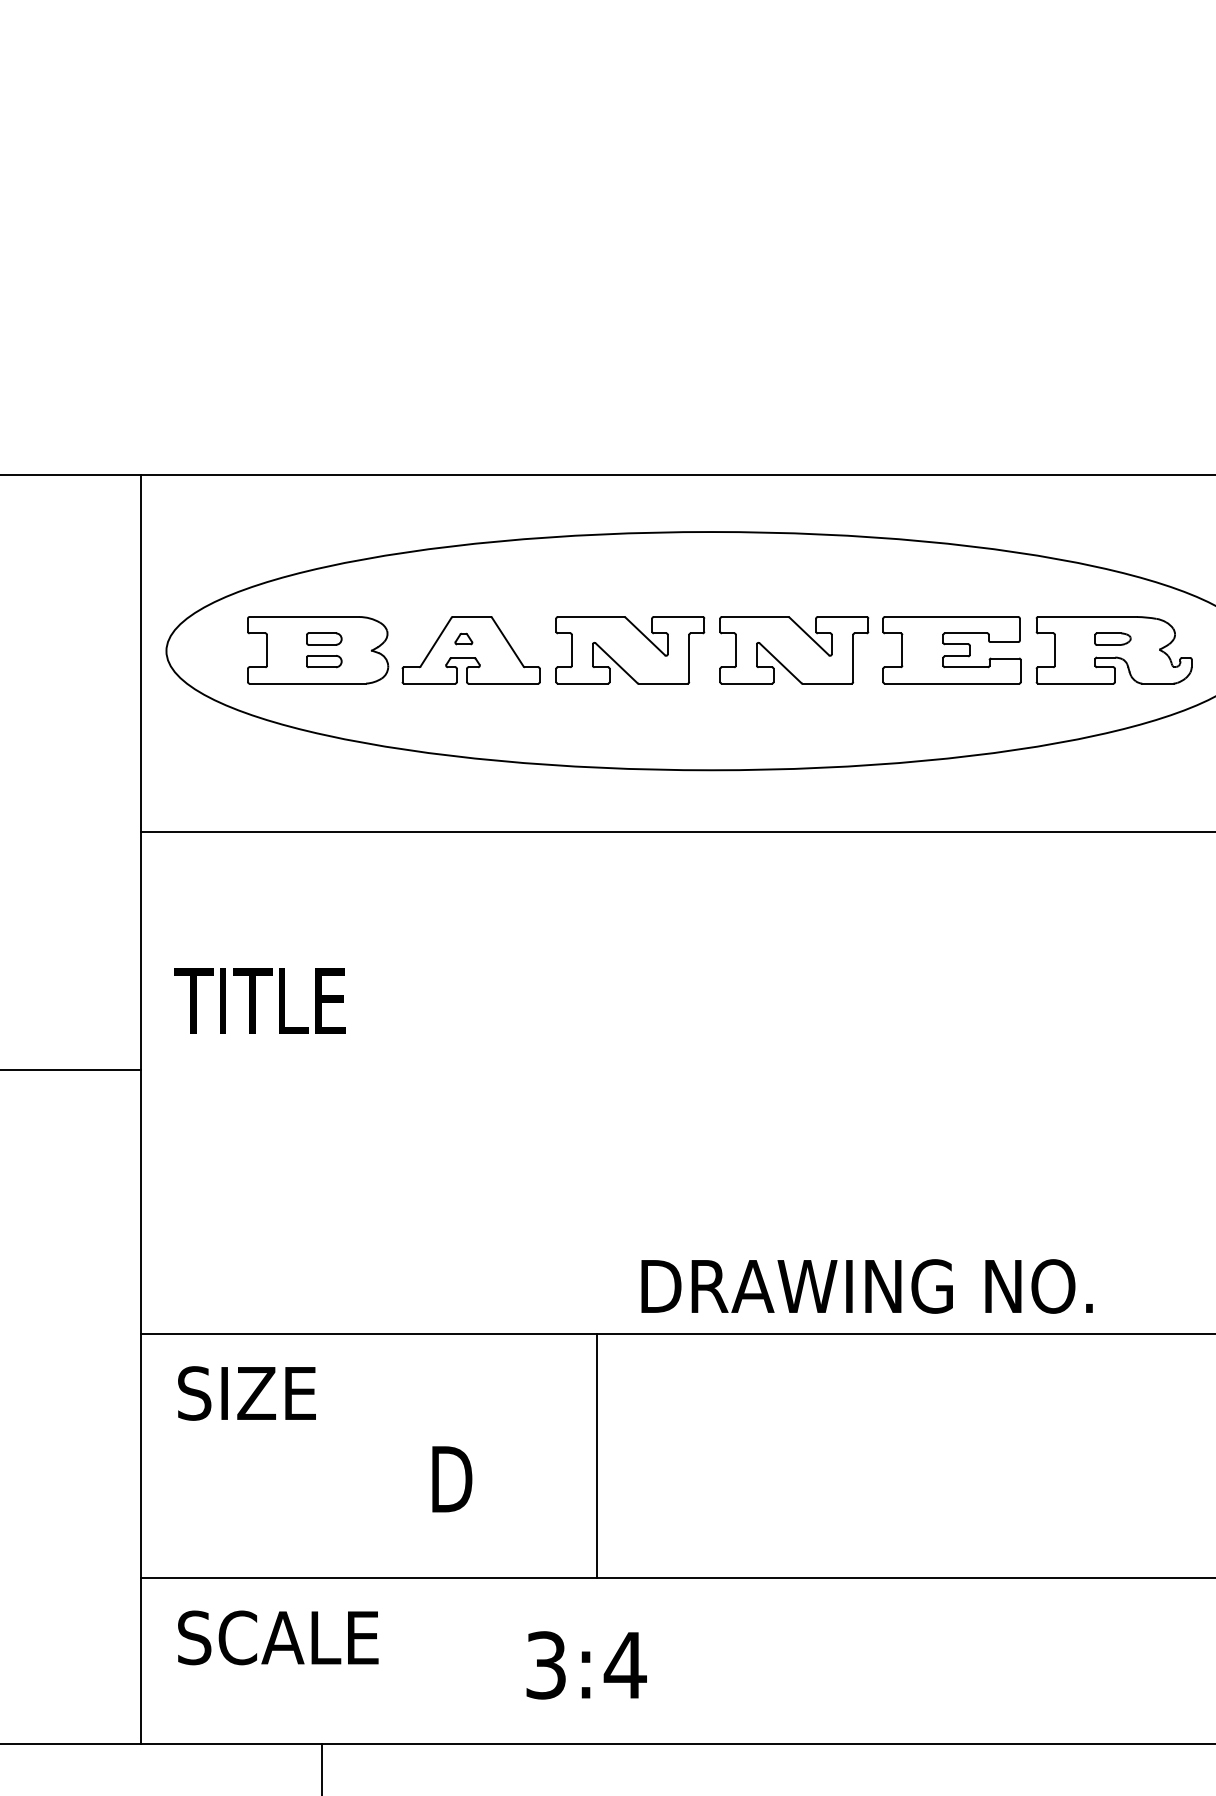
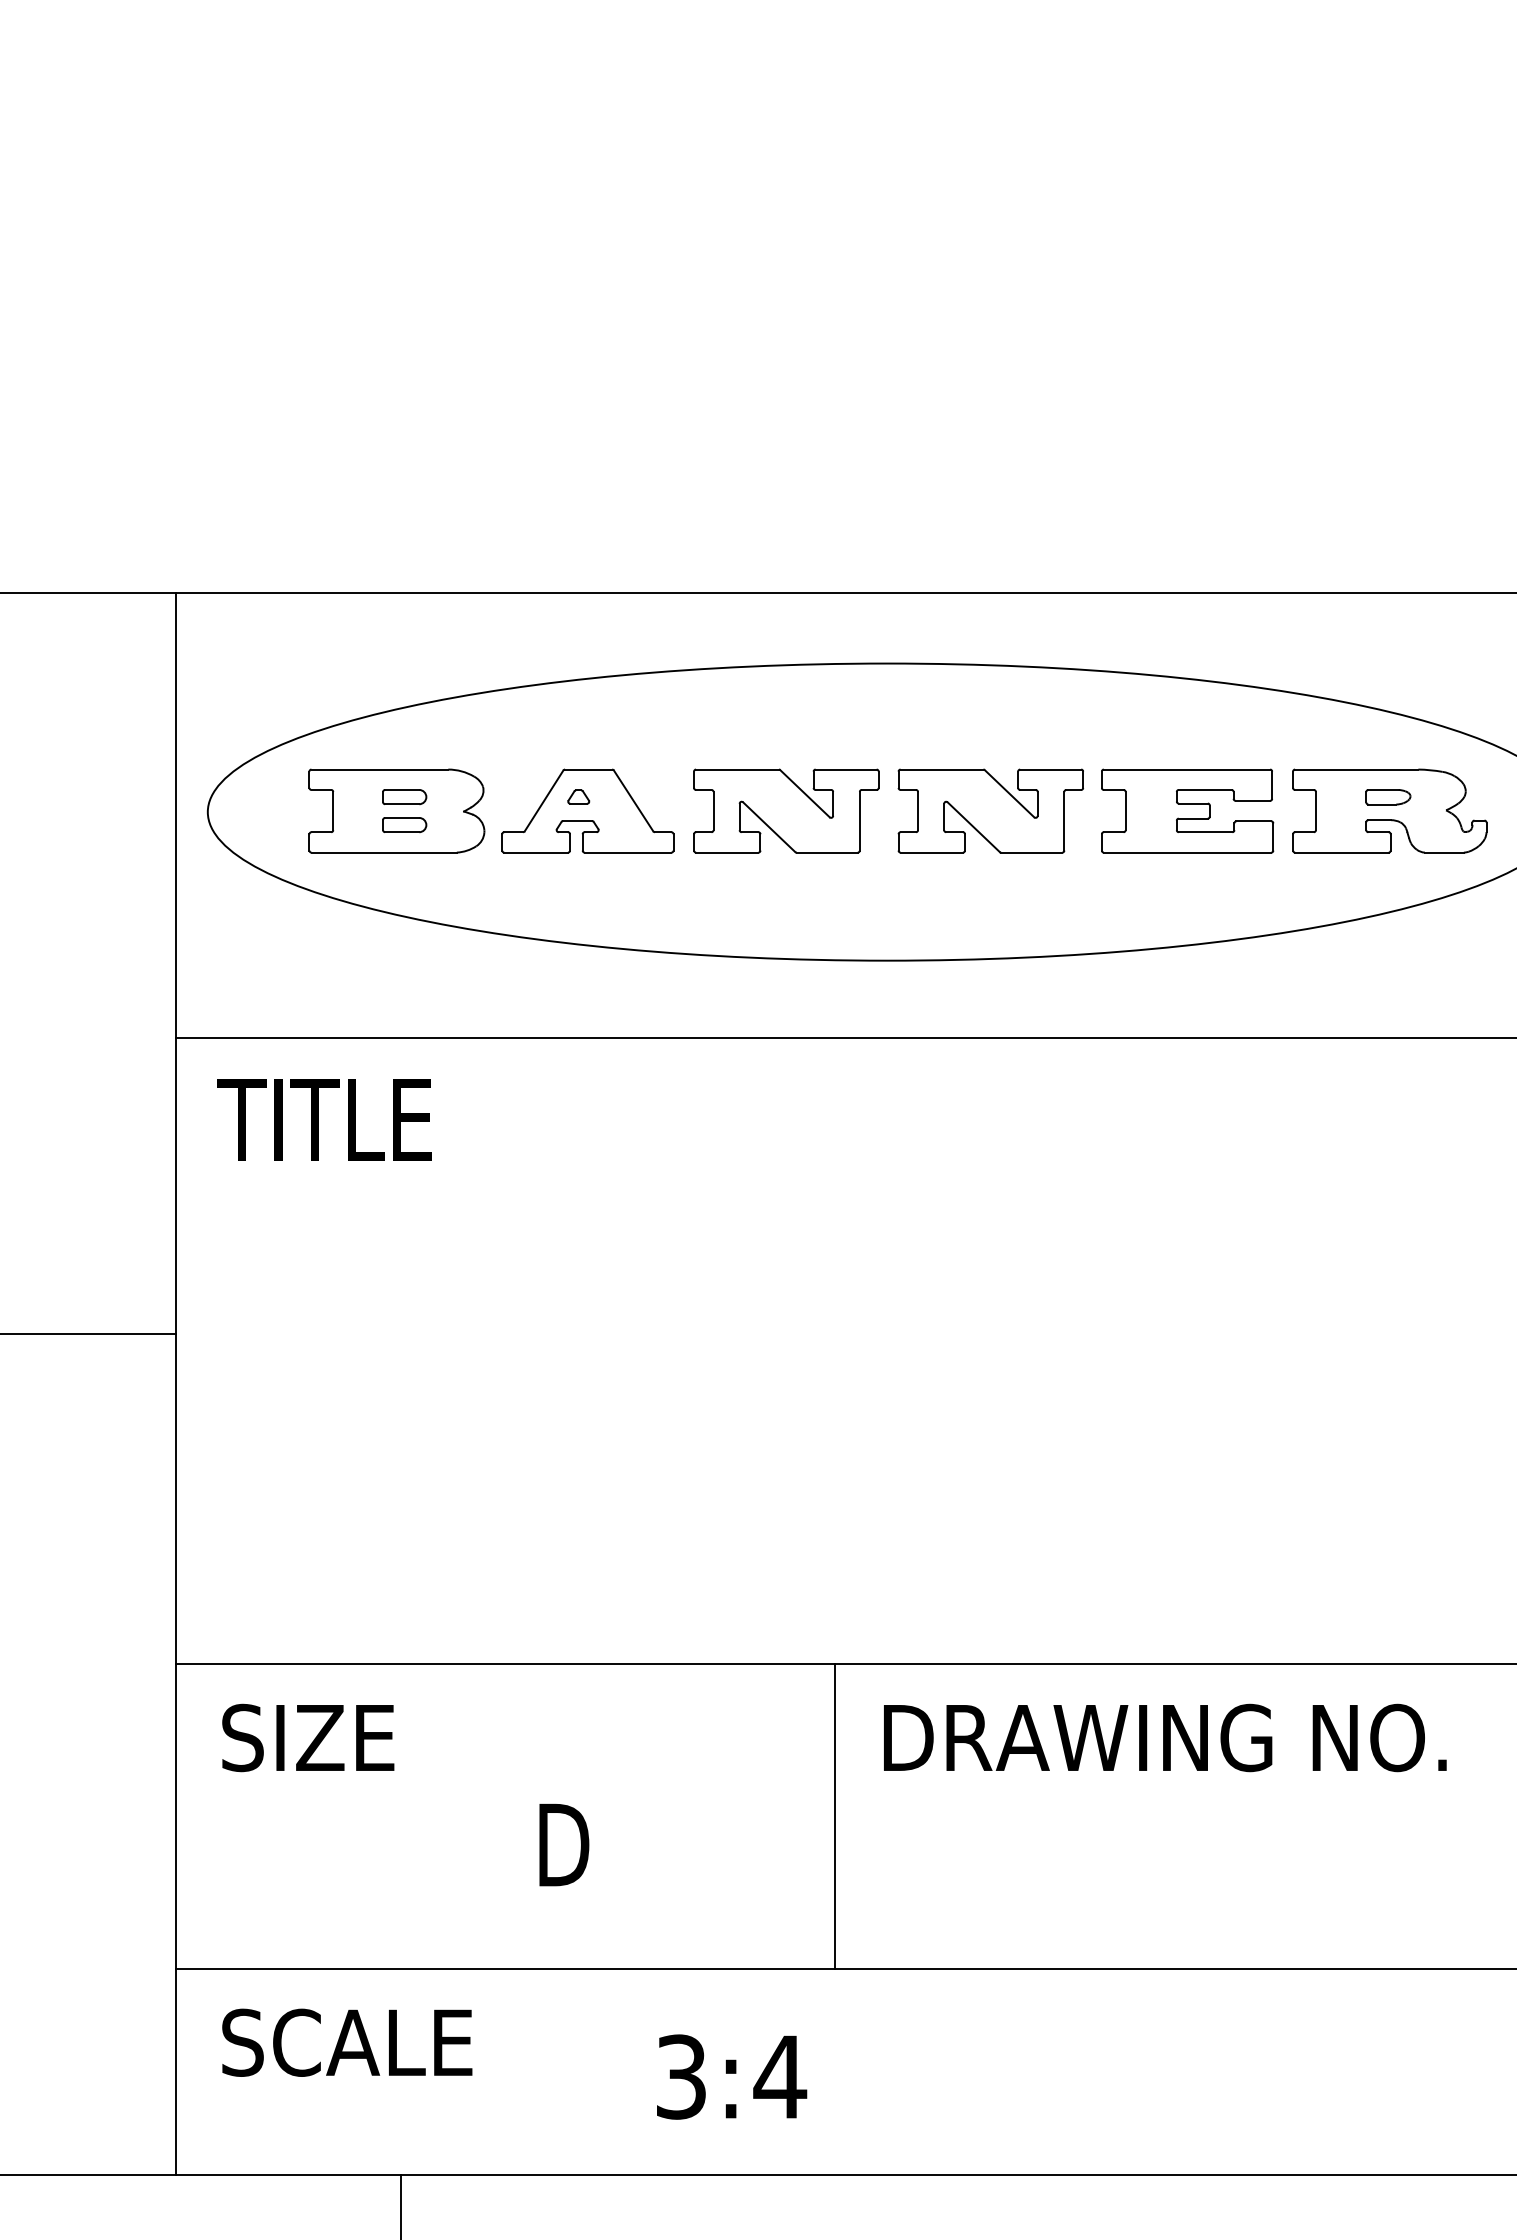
text: (259, 1000) -> (323, 1119), moved
text: (866, 1286) -> (1164, 1737), moved
line: (597, 1456) -> (835, 1816), moved

